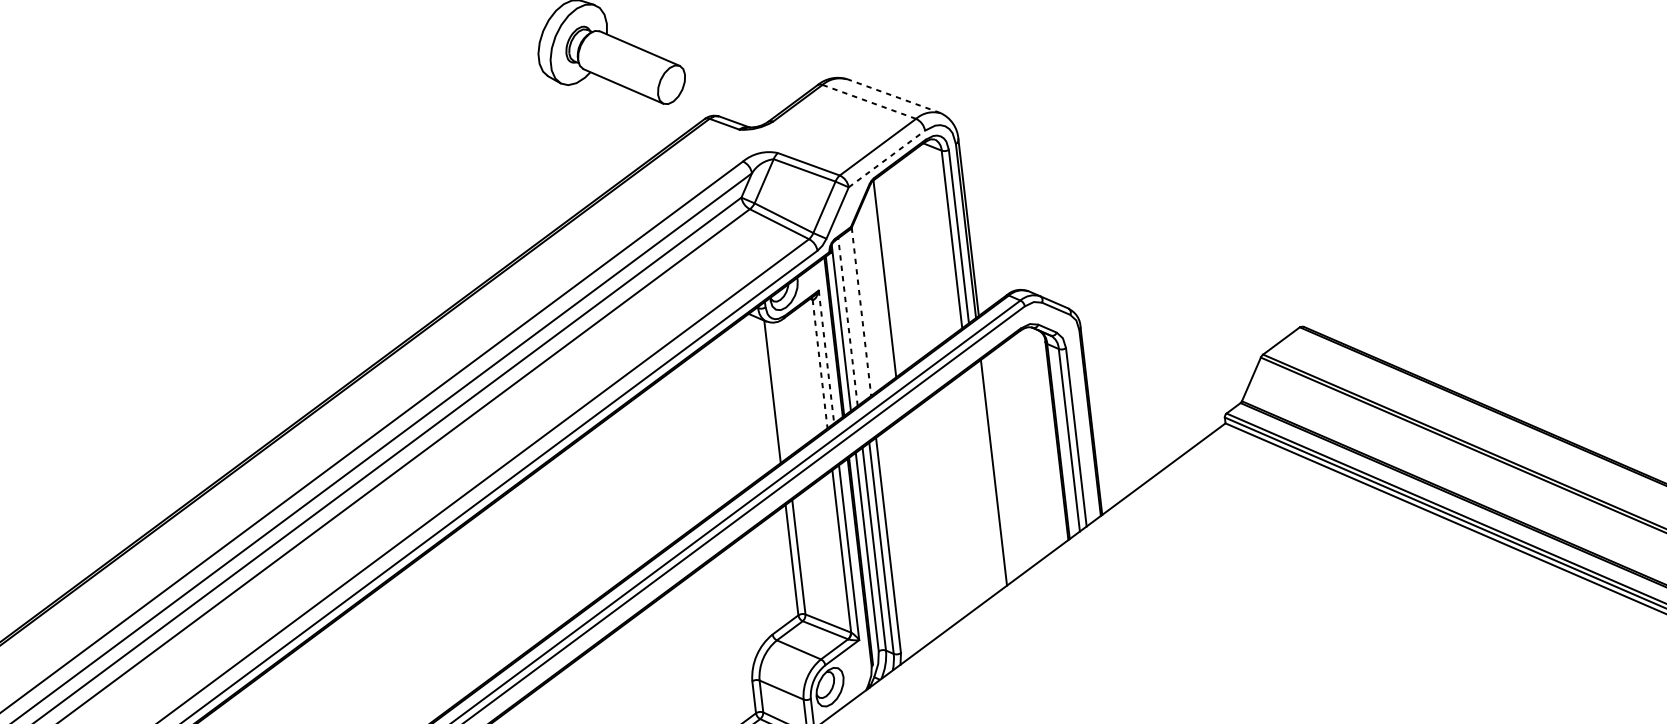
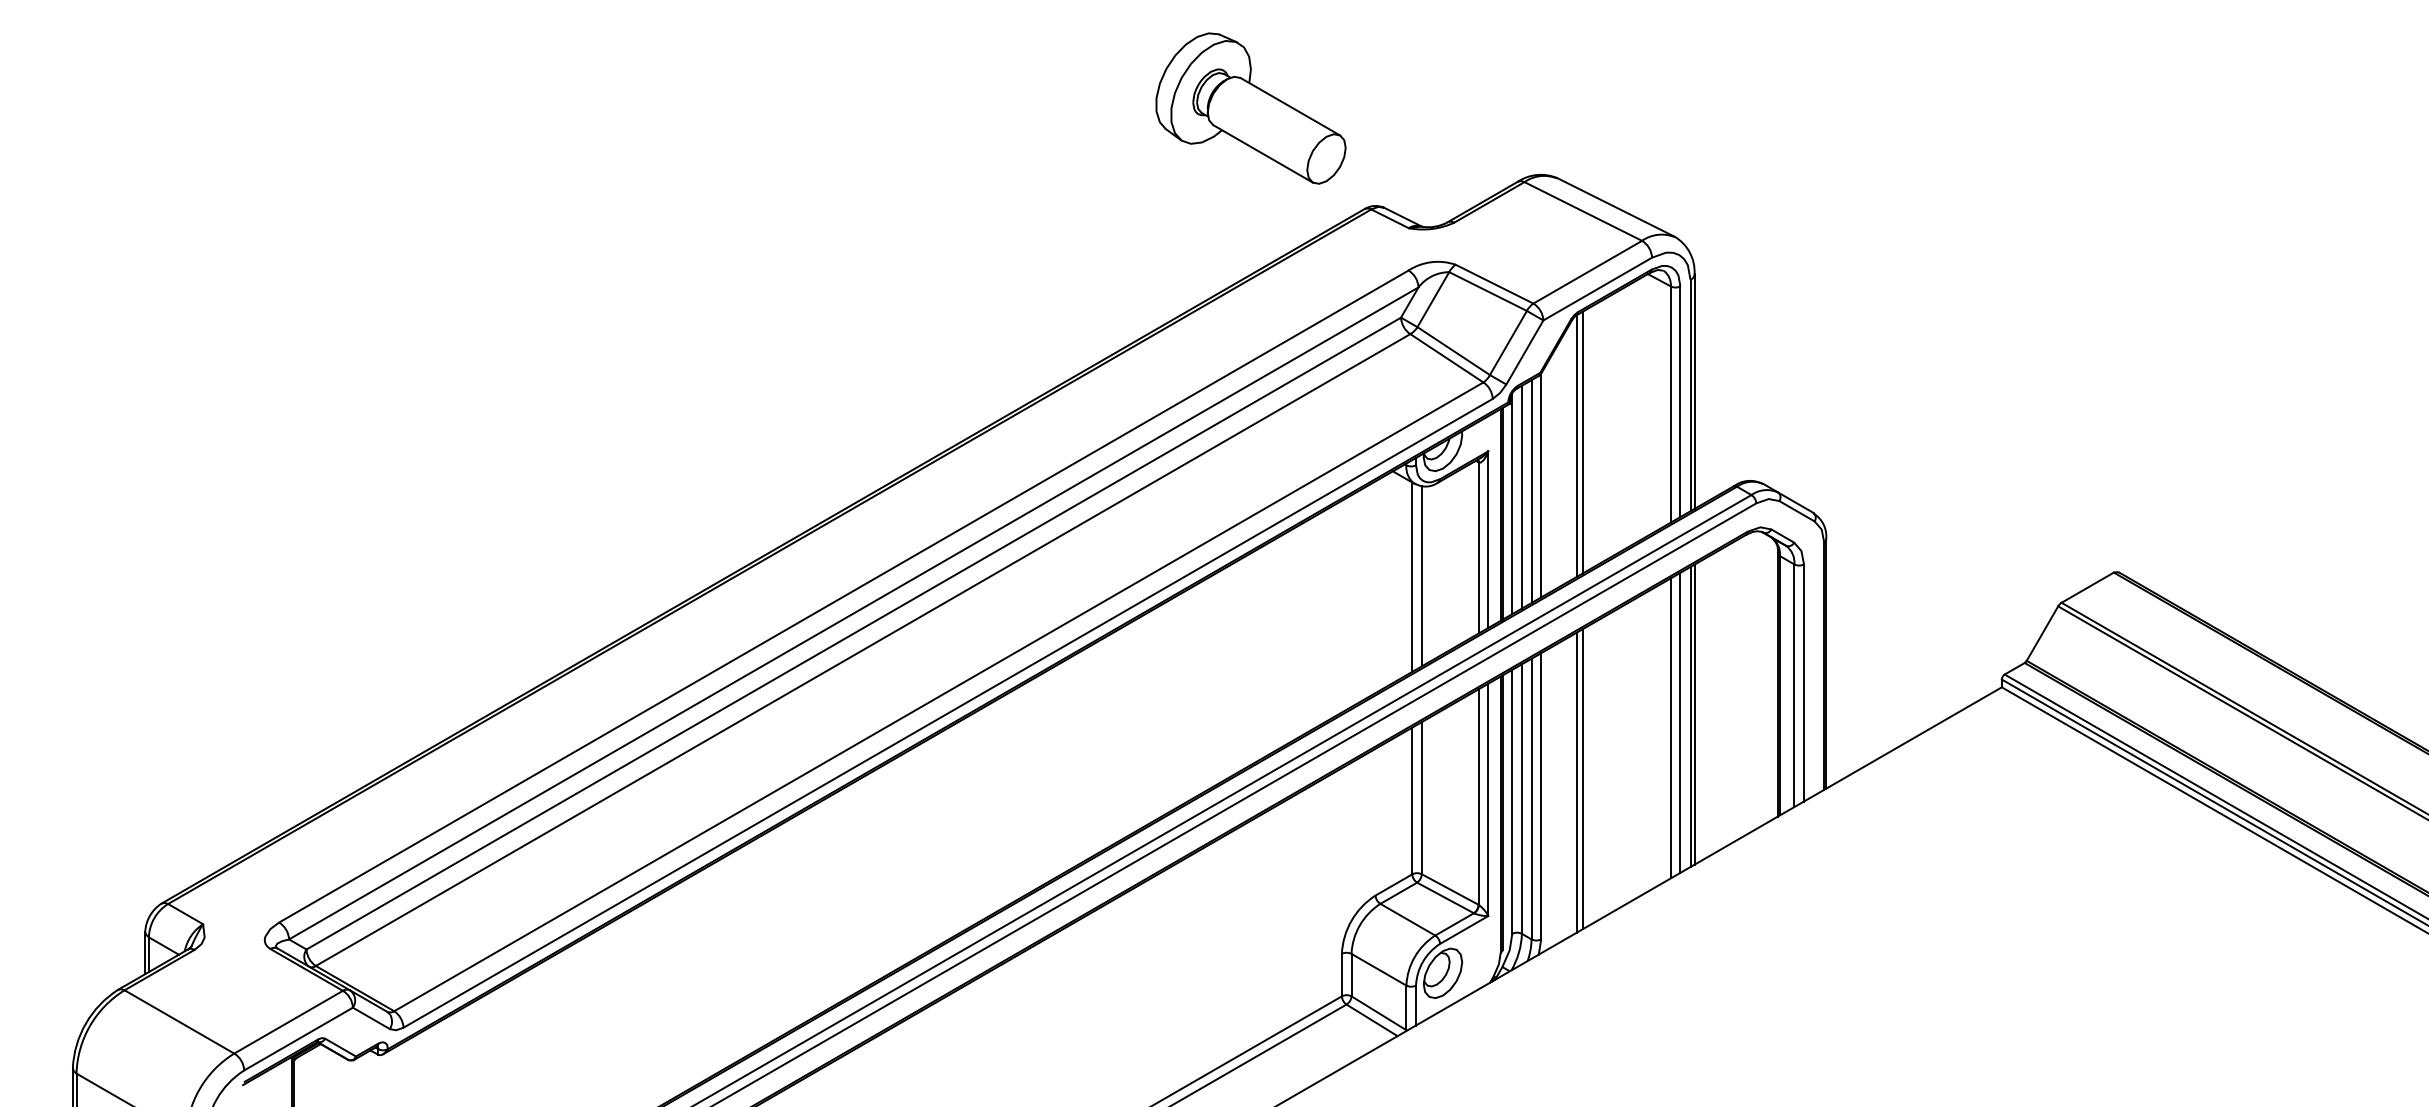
line: (893, 96) -> (1615, 207), dashed -> solid
line: (869, 101) -> (1583, 211), dashed -> solid
line: (886, 159) -> (1597, 289), dashed -> solid
line: (888, 275) -> (1582, 442), added
line: (861, 311) -> (1541, 485), dashed -> solid
line: (854, 317) -> (1531, 491), added
line: (847, 321) -> (1521, 496), dashed -> solid
line: (826, 357) -> (1488, 540), dashed -> solid
line: (819, 364) -> (1478, 548), dashed -> solid
line: (779, 389) -> (1421, 575), added
line: (996, 470) -> (1694, 714), added
line: (986, 477) -> (1680, 722), added
line: (979, 483) -> (1670, 728), added
line: (918, 529) -> (1582, 779), added
line: (913, 532) -> (1576, 782), added

